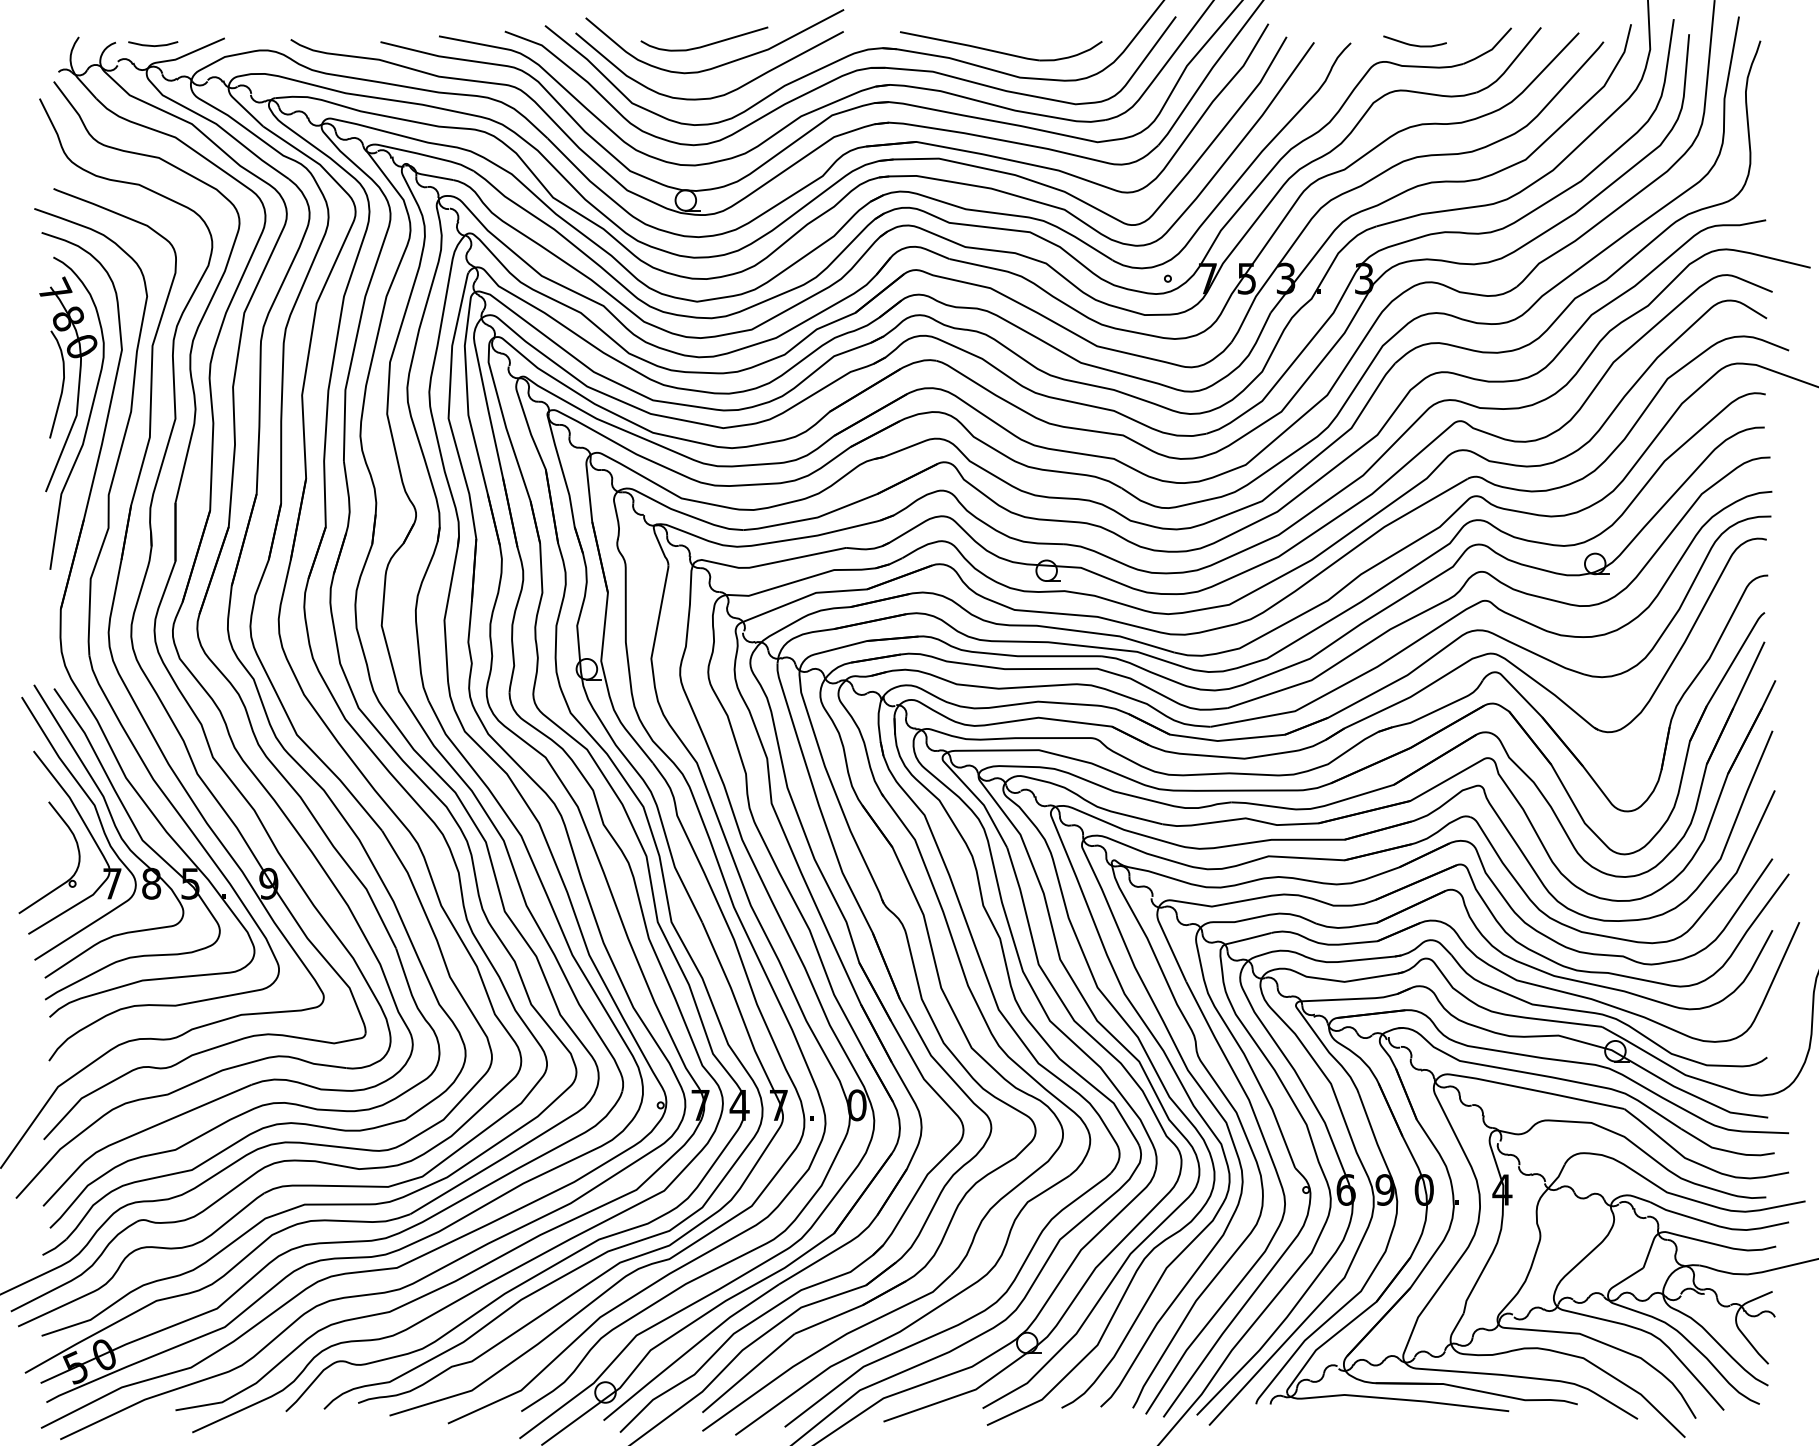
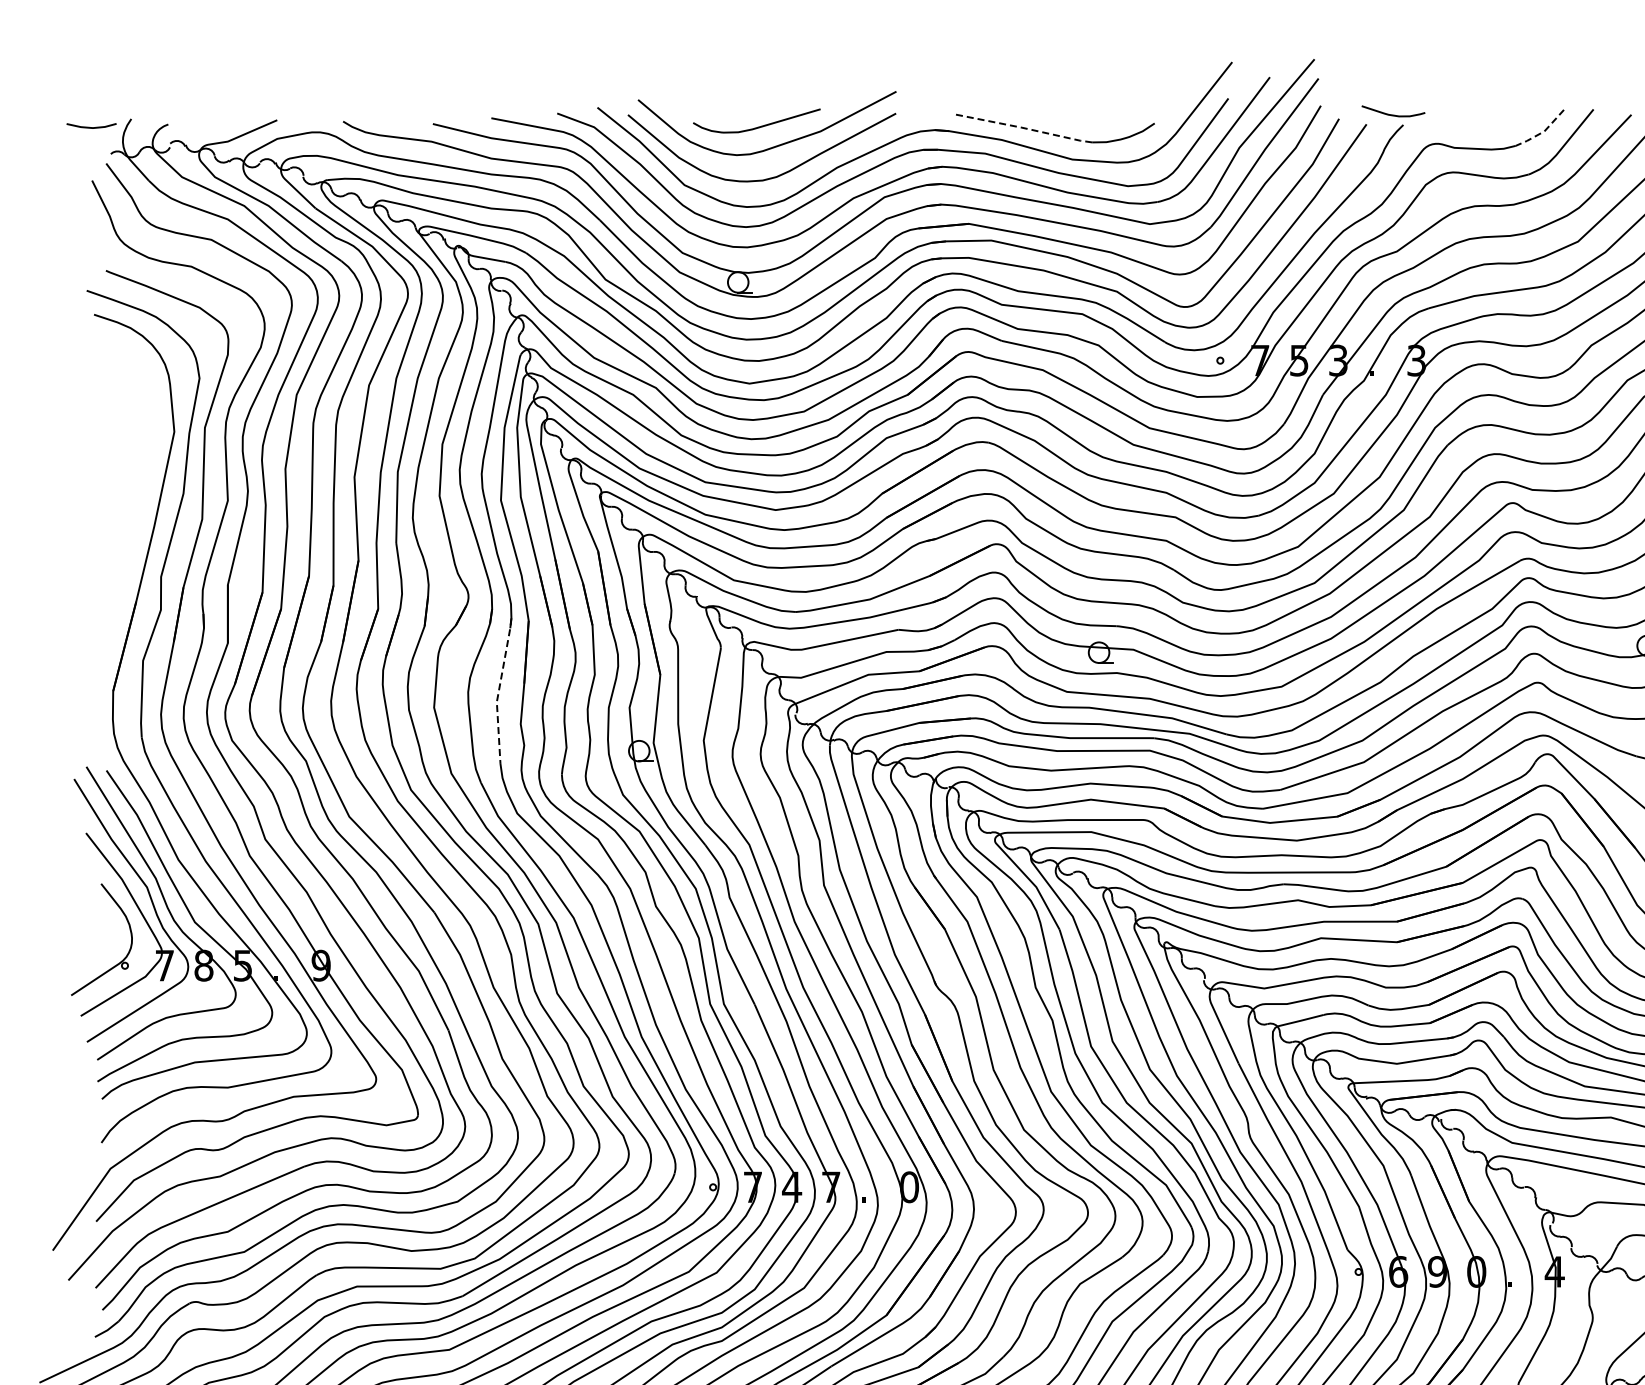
curve: (1414, 44) -> (1392, 114), moved
curve: (153, 45) -> (91, 127), moved
line: (970, 45) -> (1022, 127), solid -> dashed
line: (1490, 50) -> (1542, 132), solid -> dashed
part: (71, 412) -> (123, 494), removed
line: (446, 608) -> (498, 690), solid -> dashed

